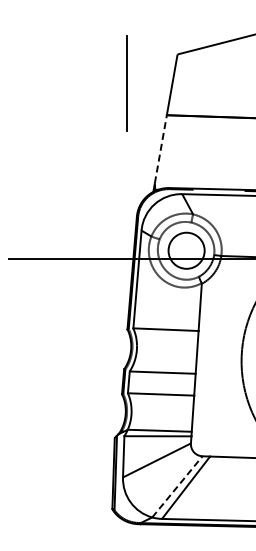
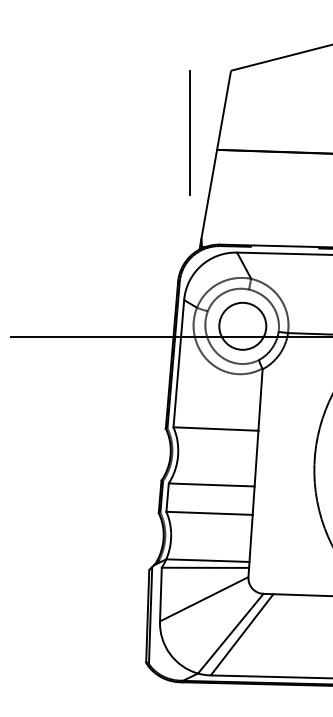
line: (126, 83) -> (189, 133), moved
line: (160, 149) -> (208, 194), dashed -> solid
line: (177, 486) -> (230, 633), dashed -> solid

